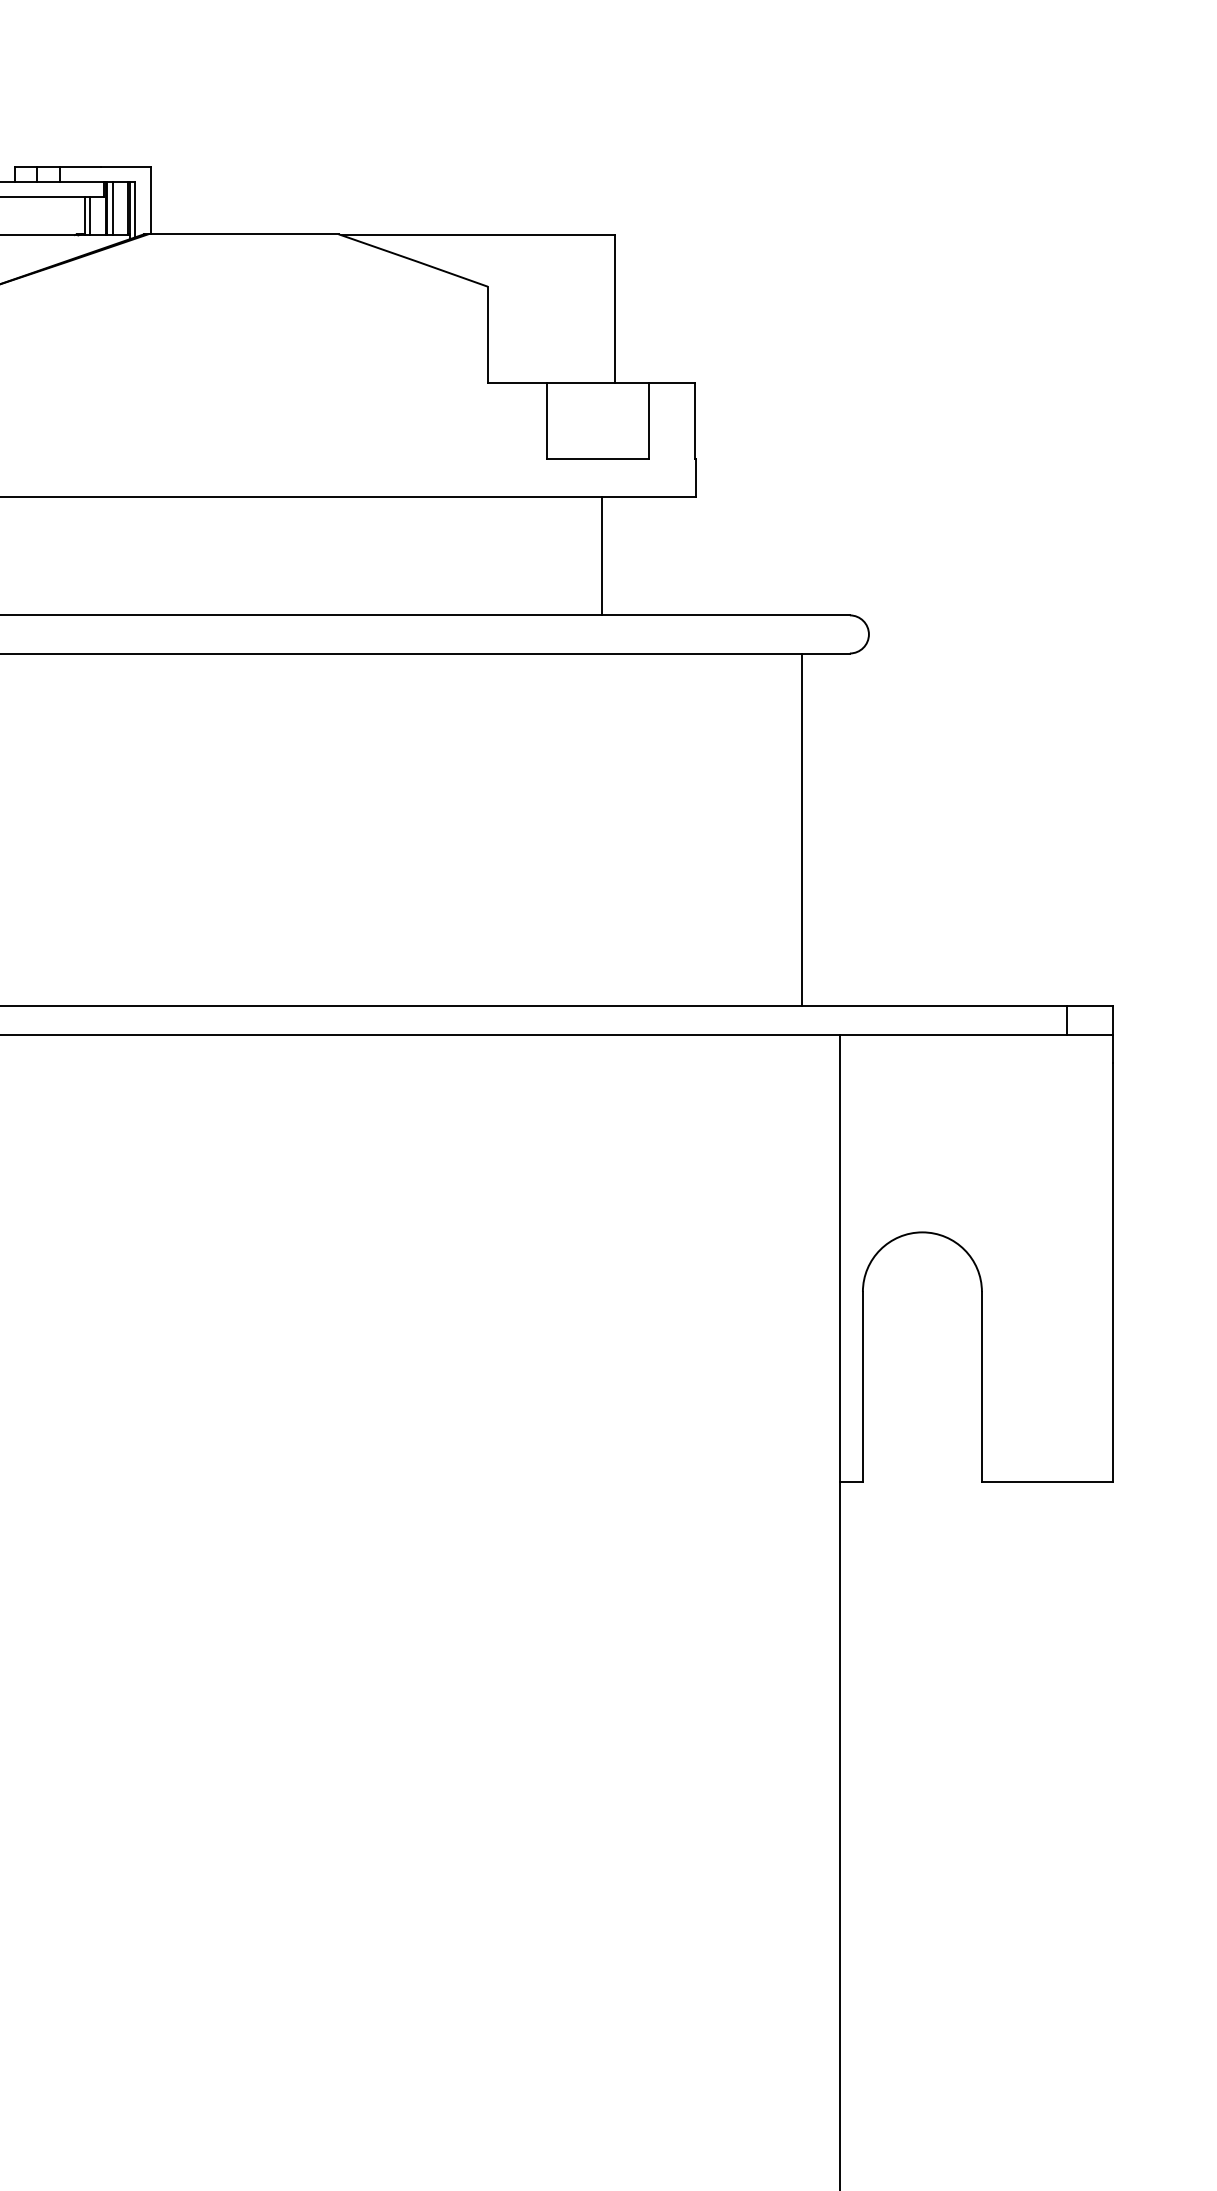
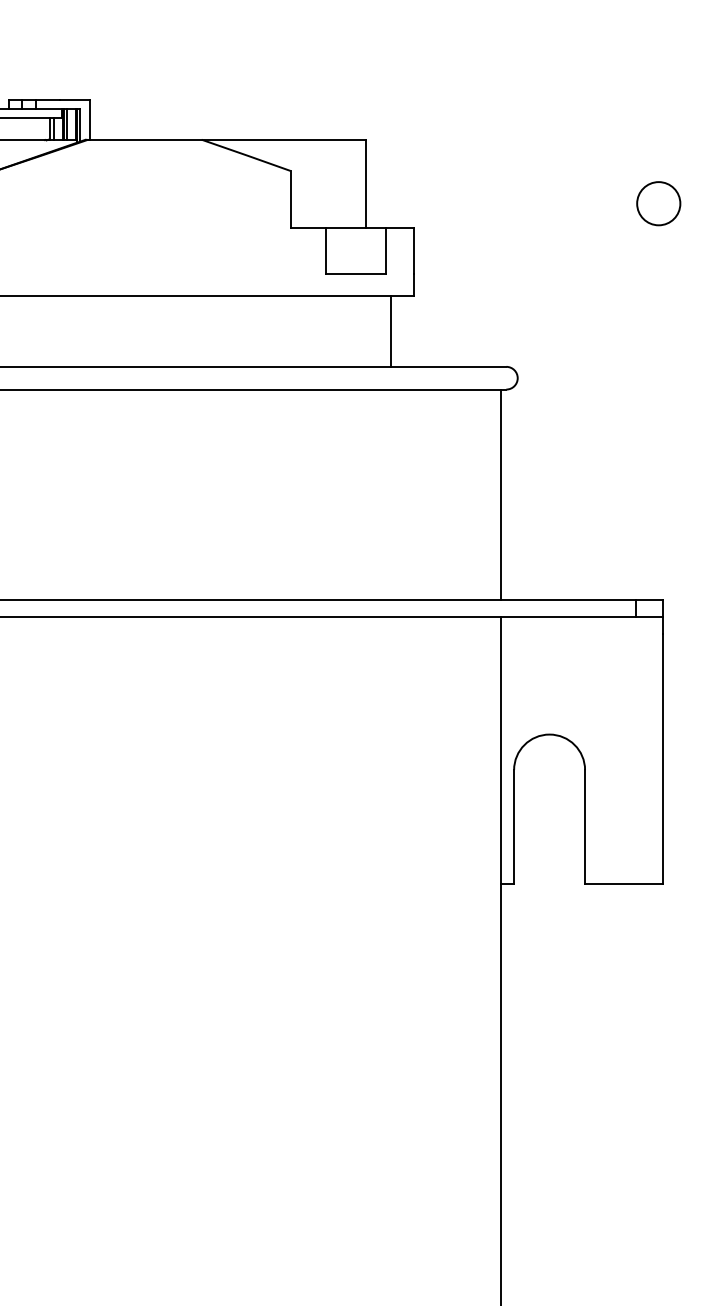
circle: (1105, 341) -> (658, 203), added
line: (601, 556) -> (390, 331), moved
line: (801, 829) -> (500, 494), moved

